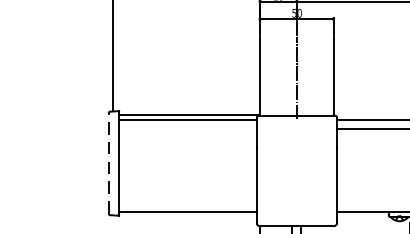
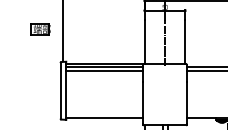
part: (72, 53) -> (40, 29), added
line: (187, 128) -> (104, 71), added
line: (108, 162) -> (60, 90), dashed -> solid

